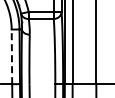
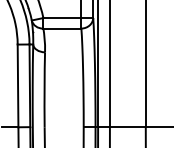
line: (11, 56) -> (17, 85), dashed -> solid

